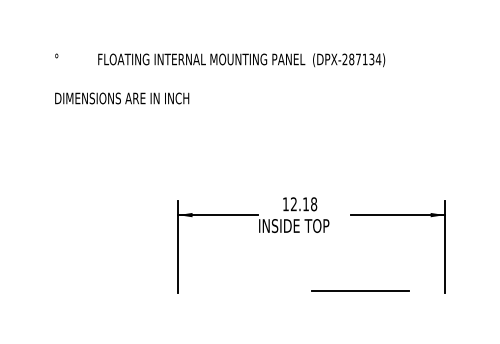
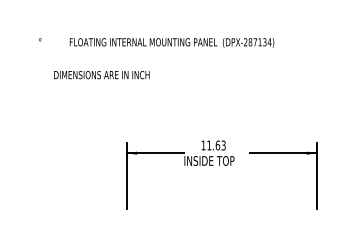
text: (122, 98) -> (102, 75), moved
text: (303, 204) -> (216, 145), 12.18 -> 11.63
line: (359, 290) -> (256, 206), removed

